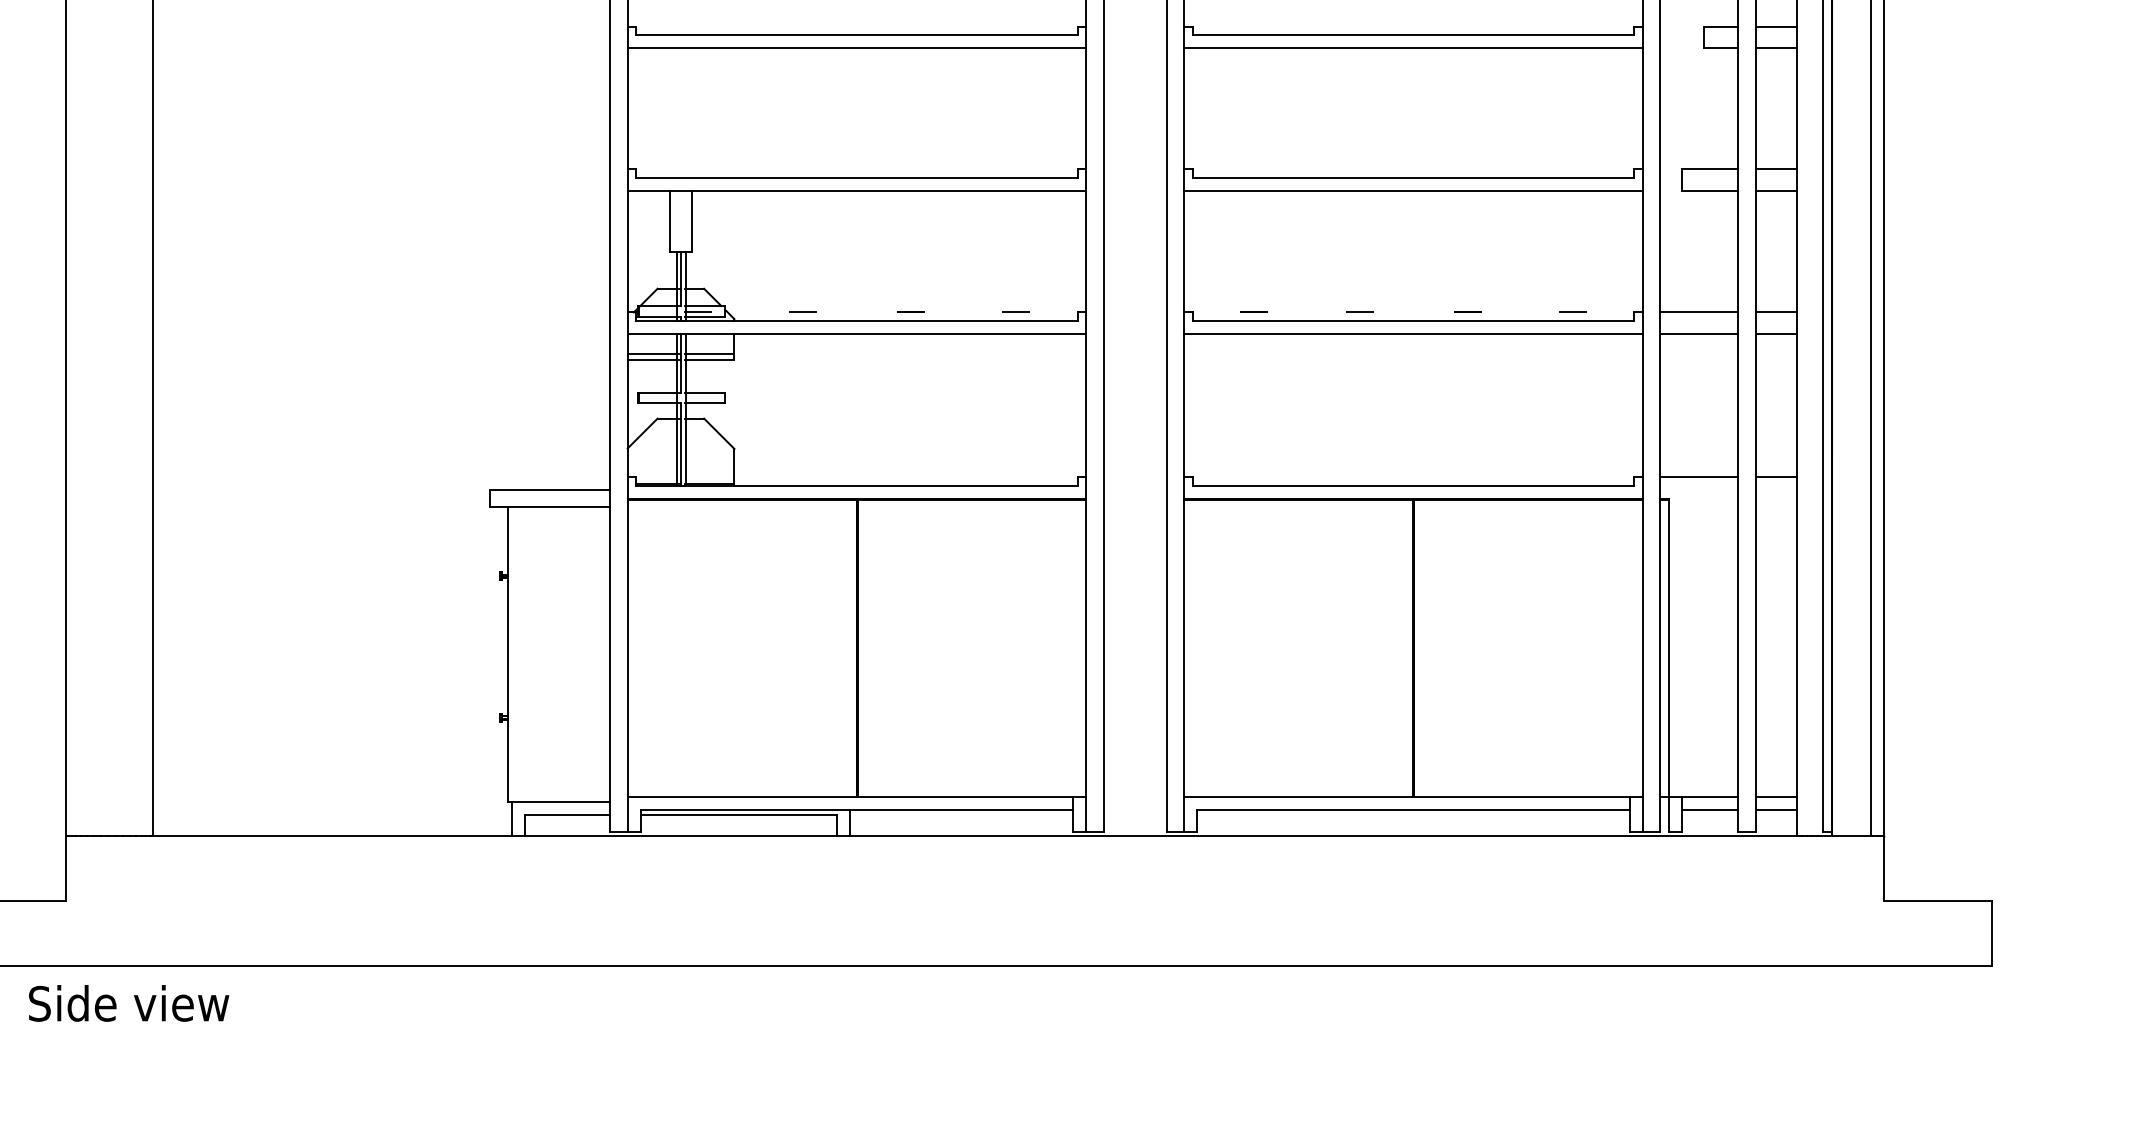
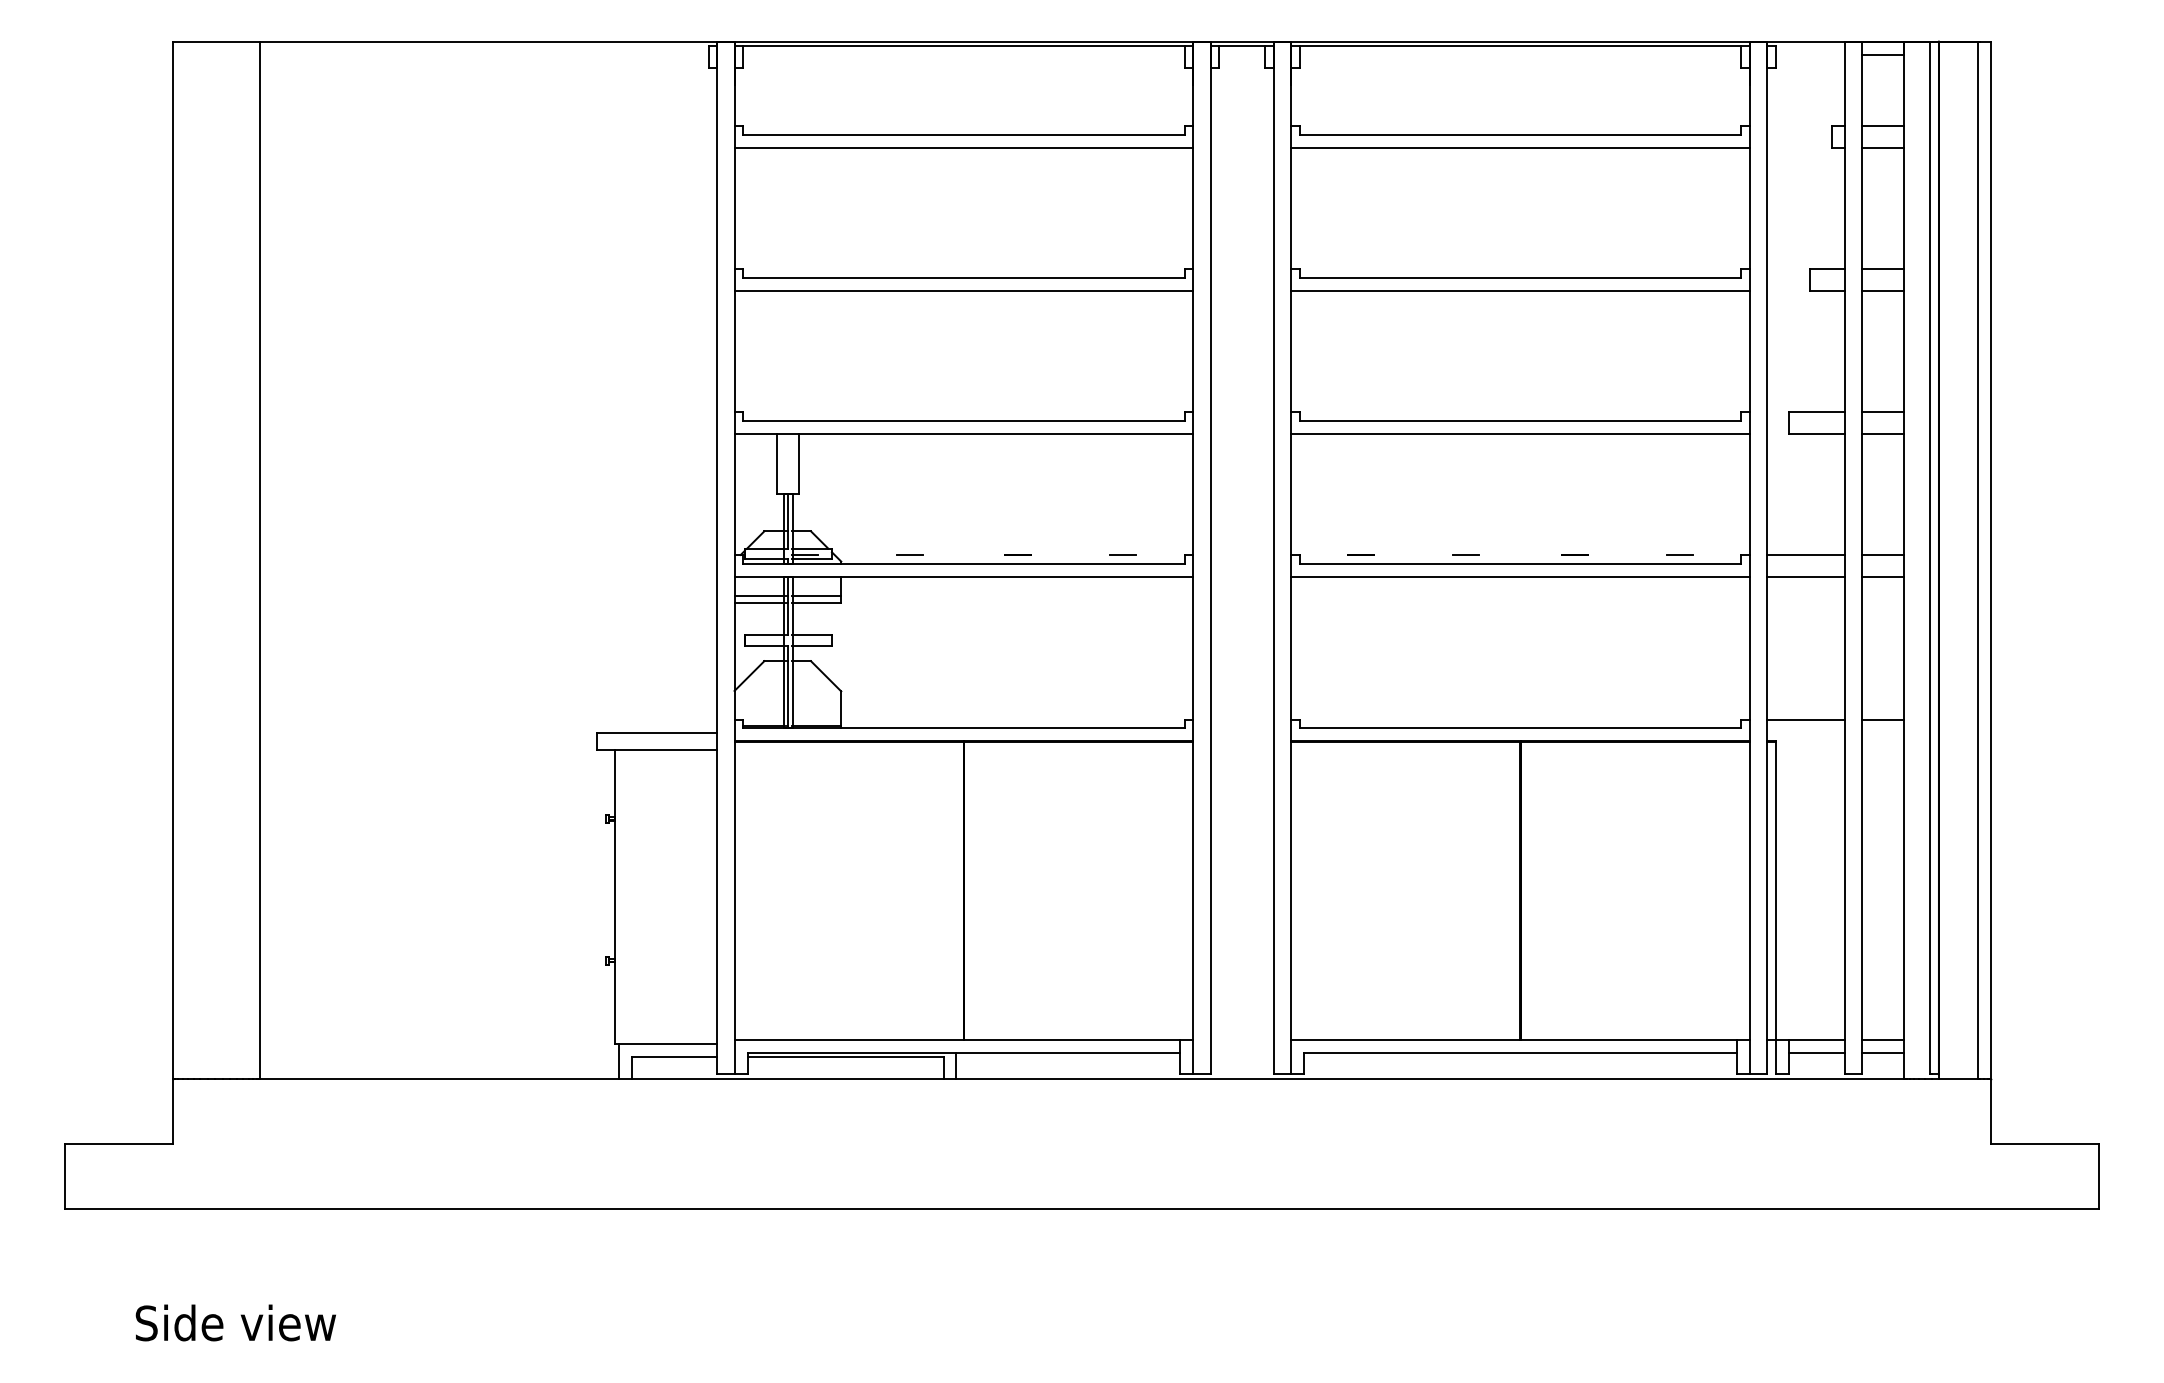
text: (128, 1002) -> (235, 1322), moved

